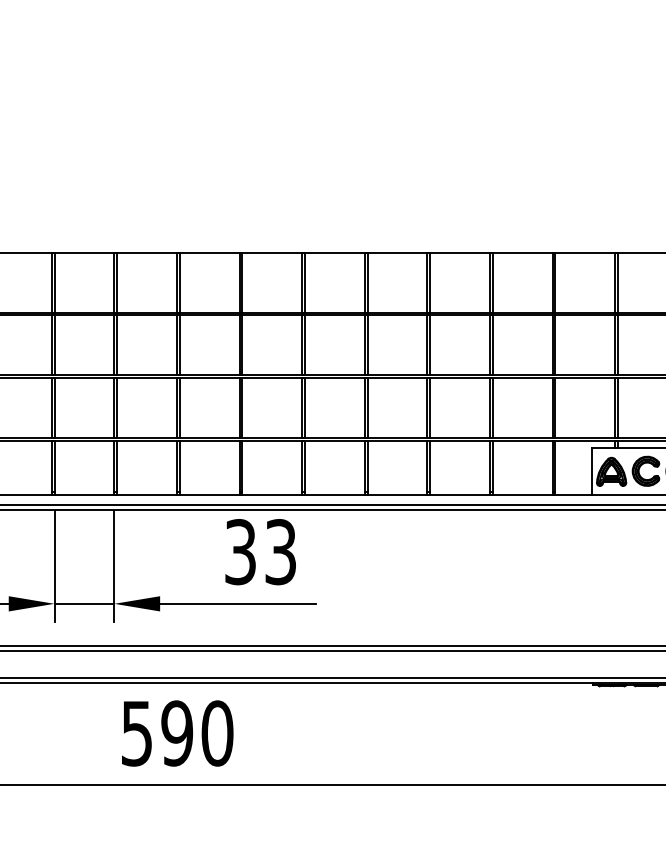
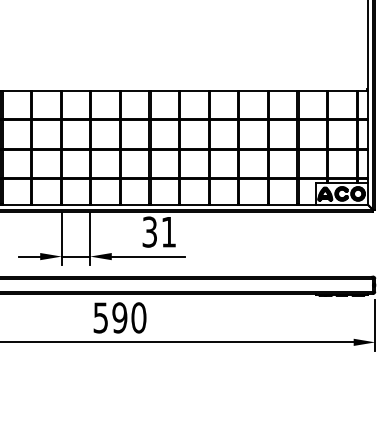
text: (280, 550) -> (168, 231), 33 -> 31

